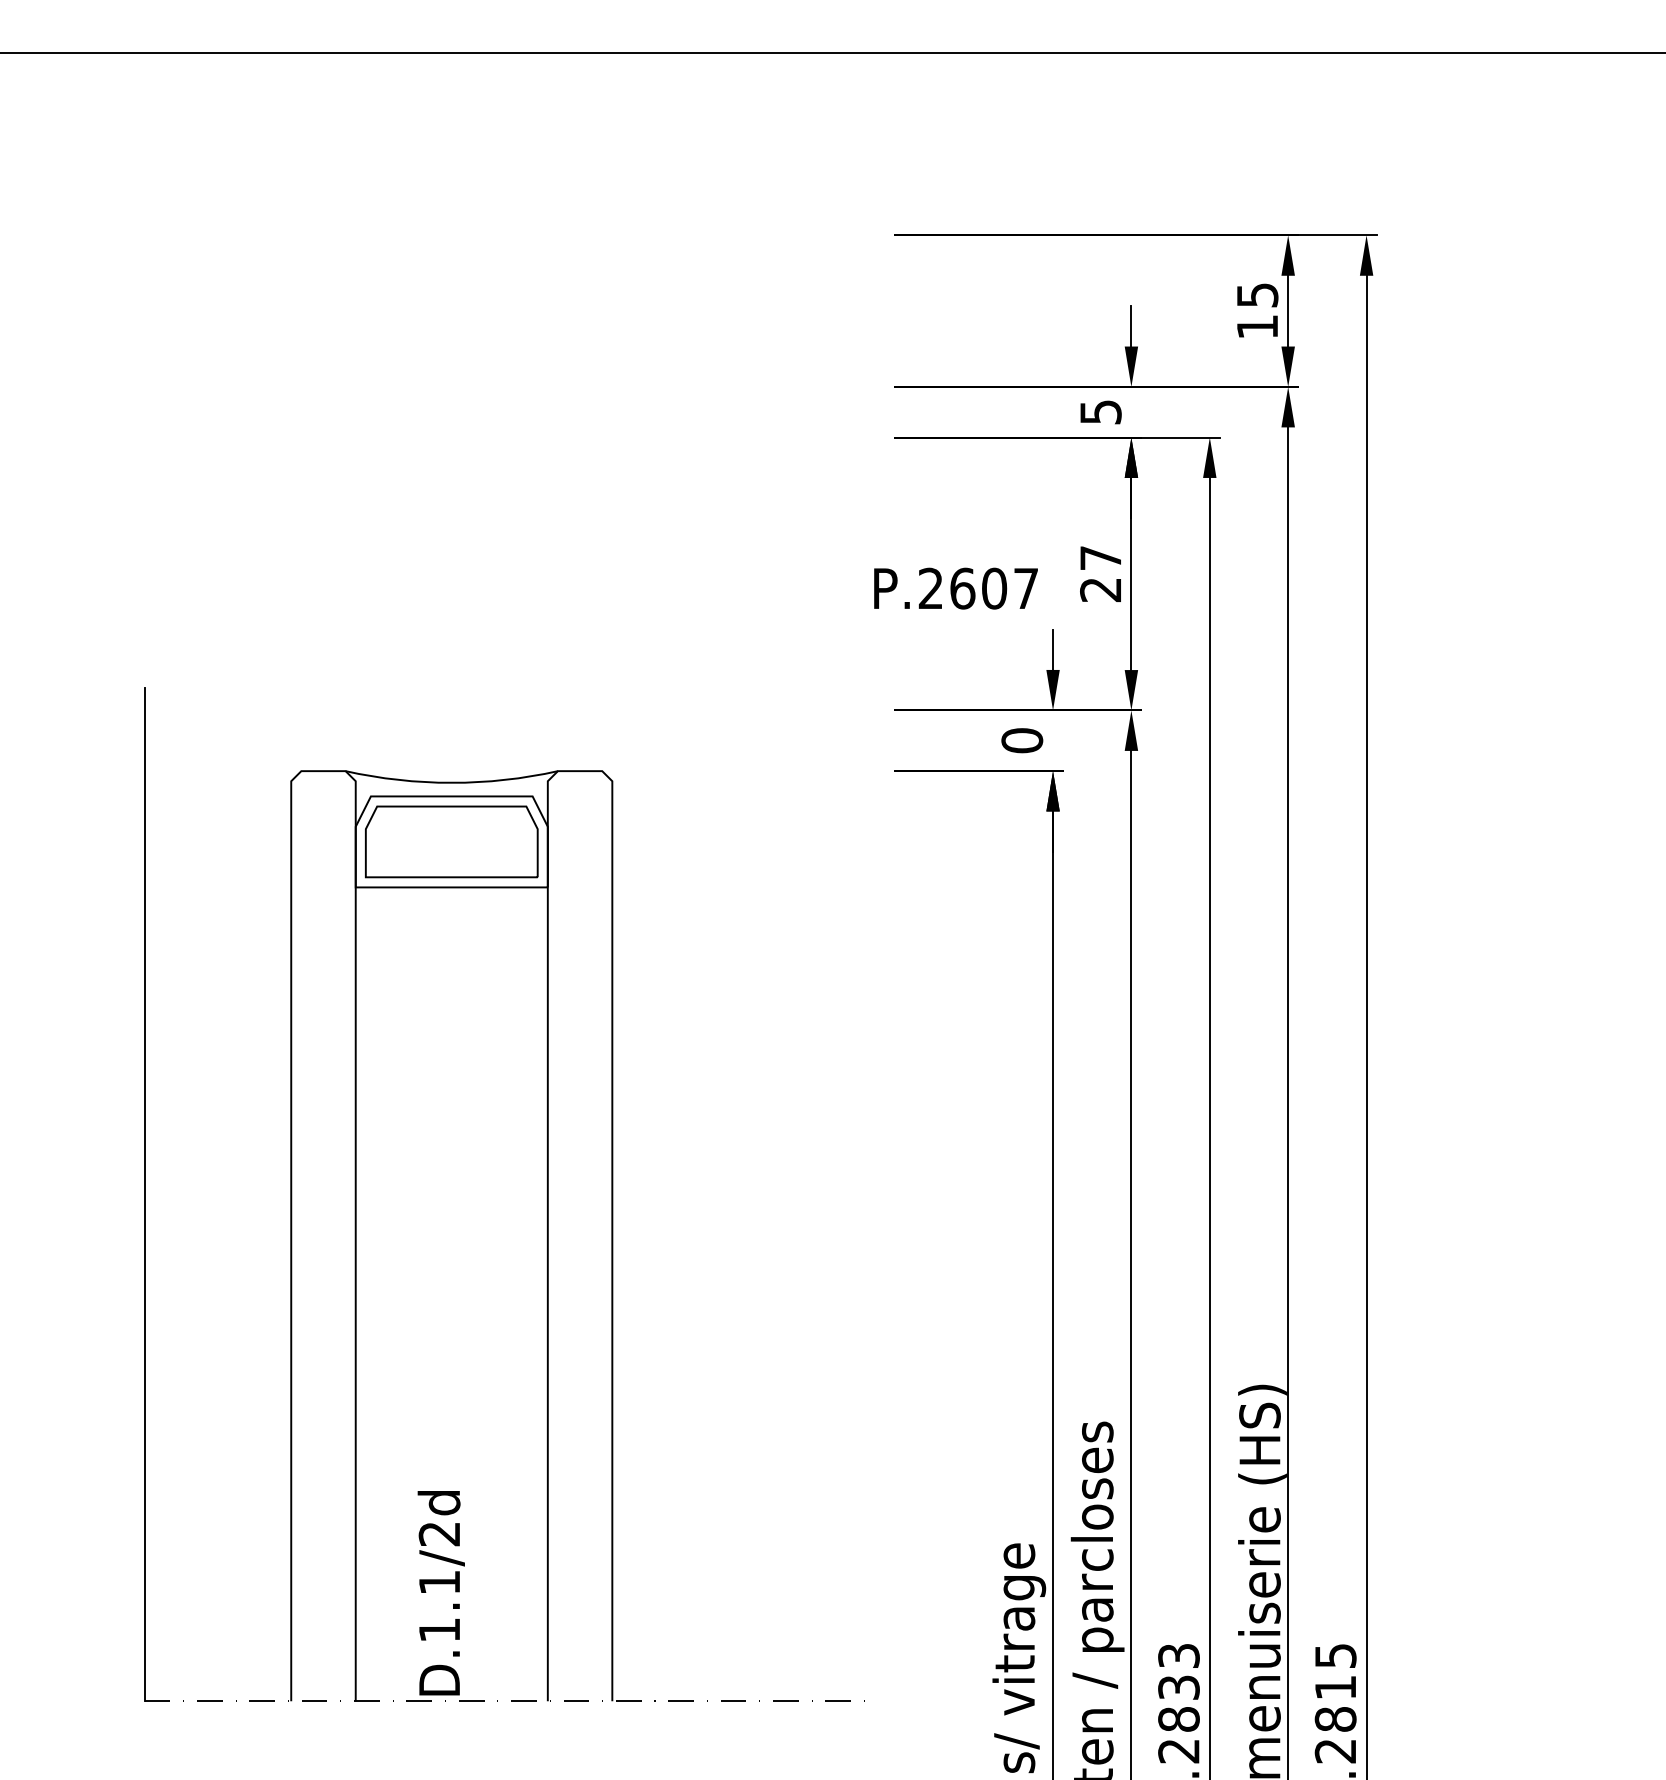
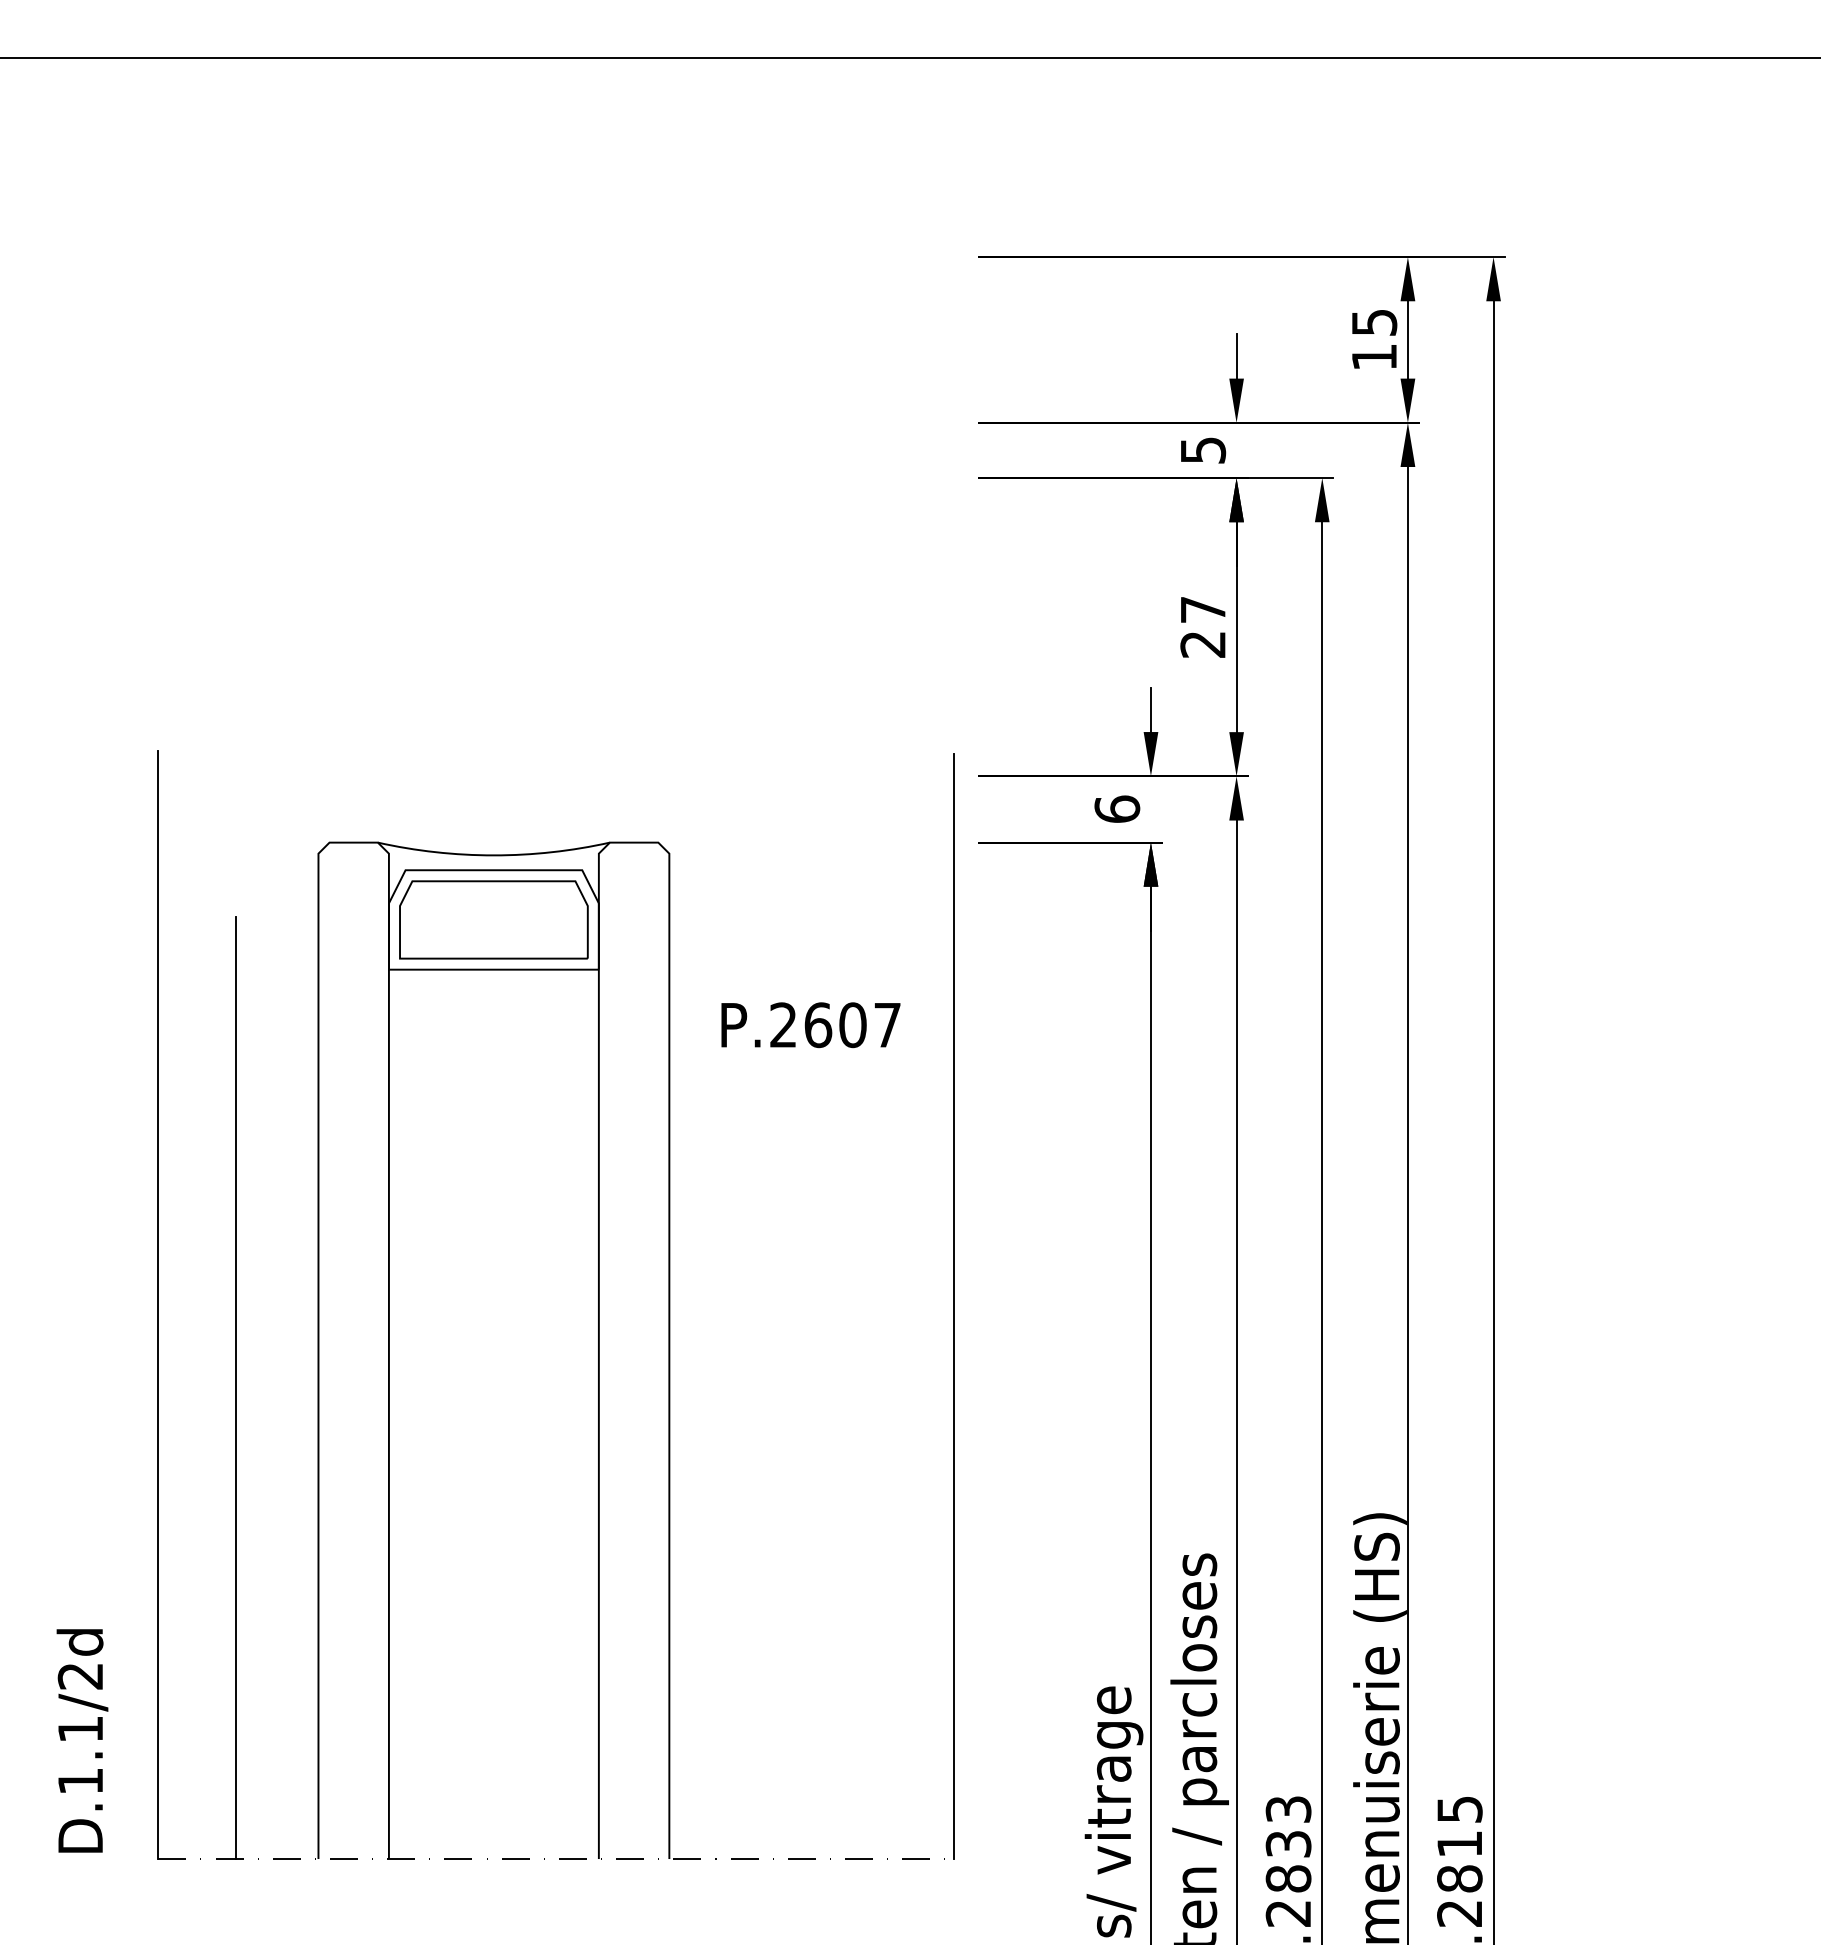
text: (955, 588) -> (810, 1025), moved
text: (1022, 739) -> (1117, 808), 0 -> 6
line: (872, 1195) -> (953, 1306), added
line: (216, 1270) -> (236, 1388), added
text: (441, 1592) -> (82, 1740), moved

